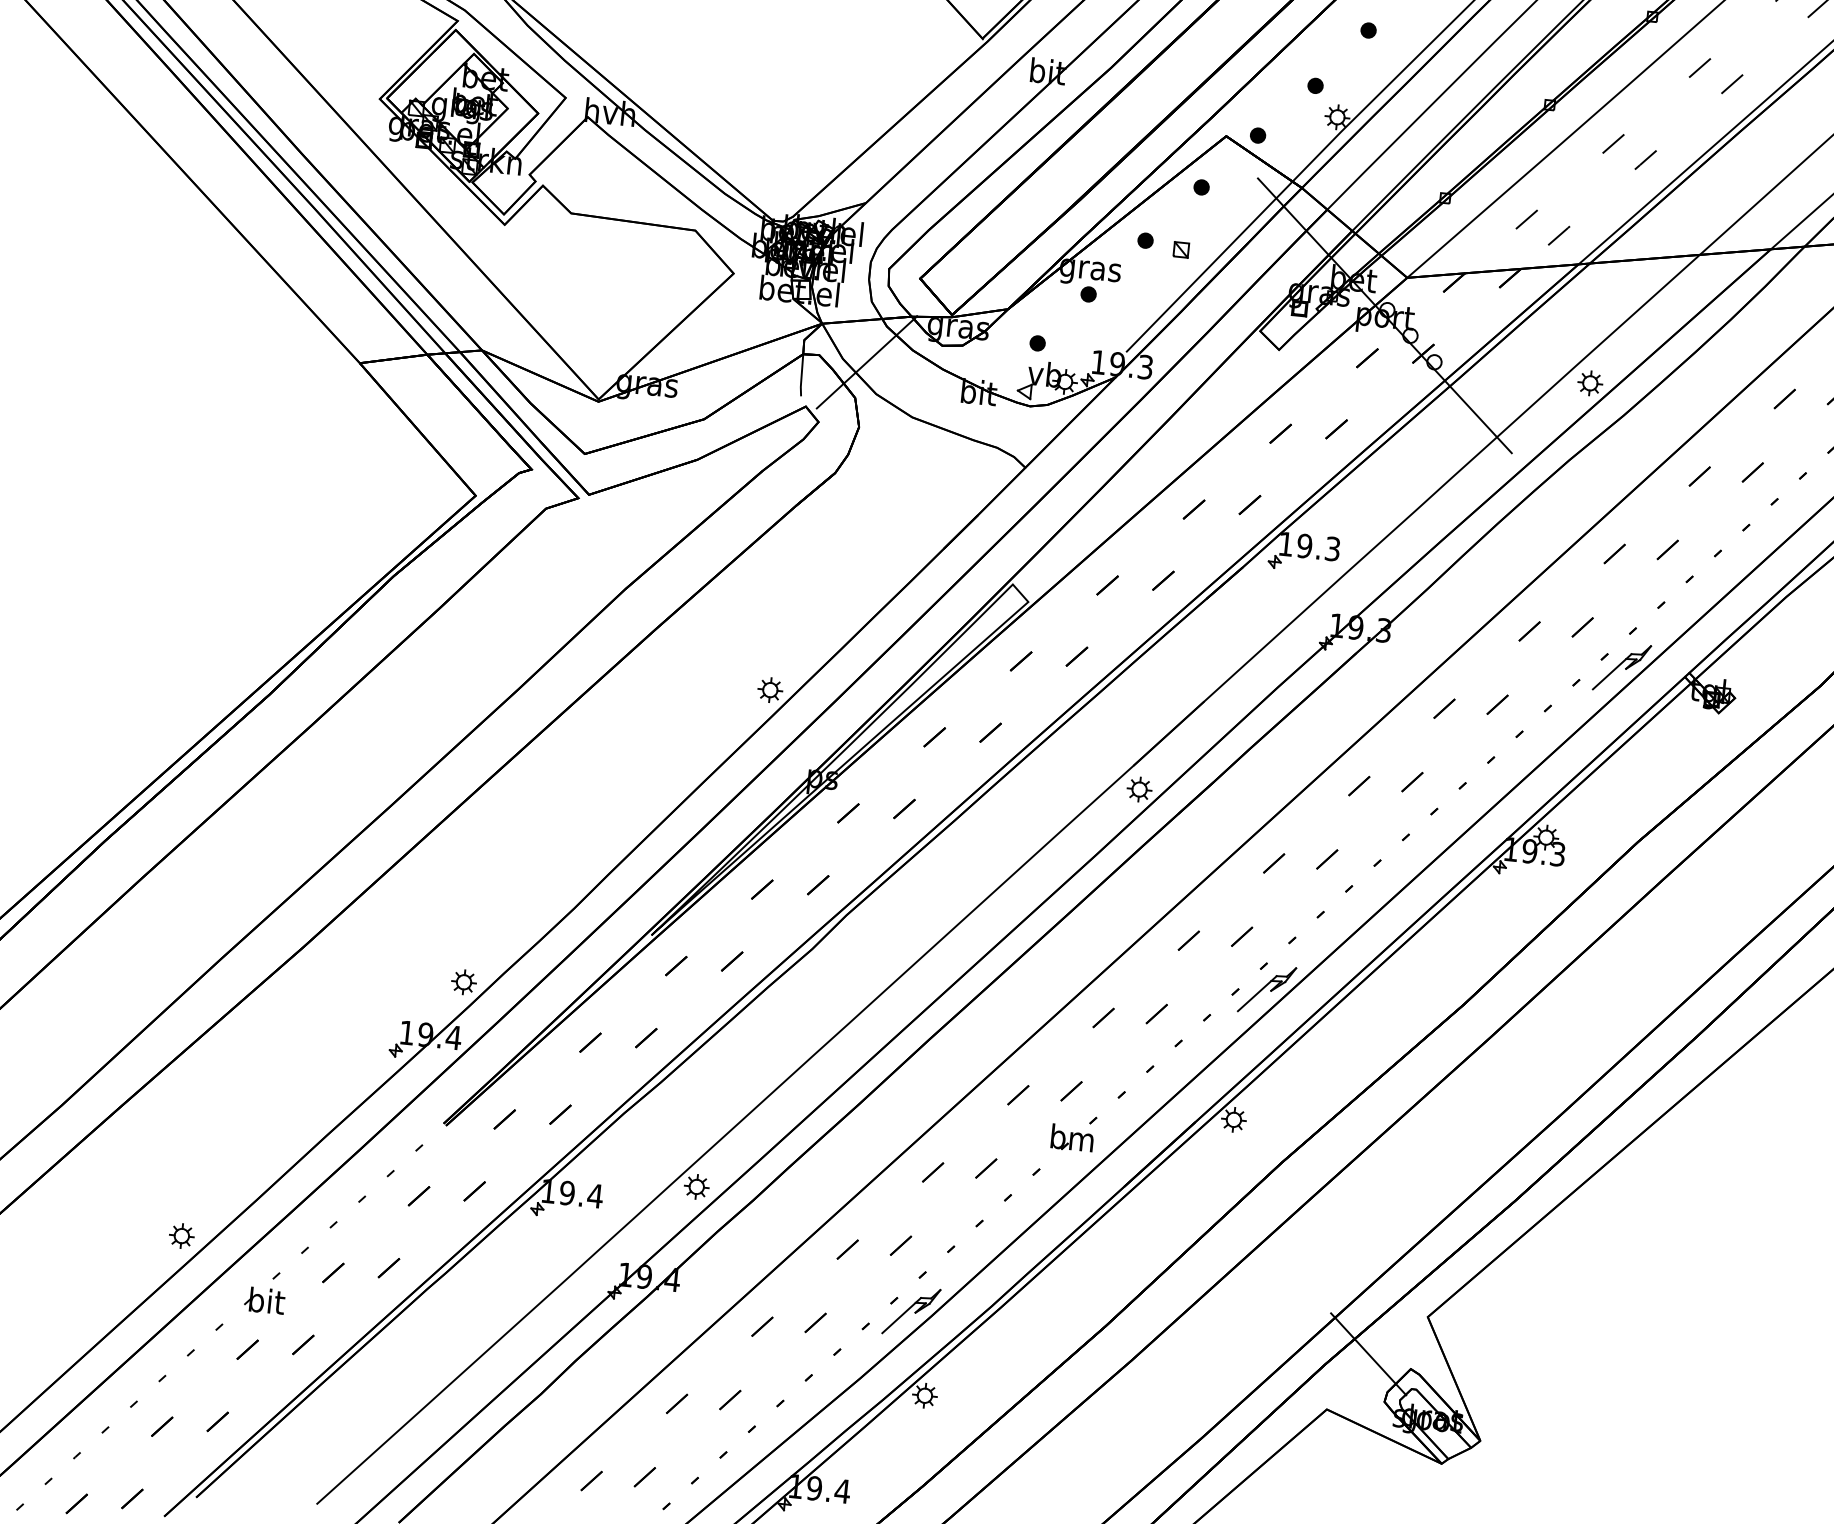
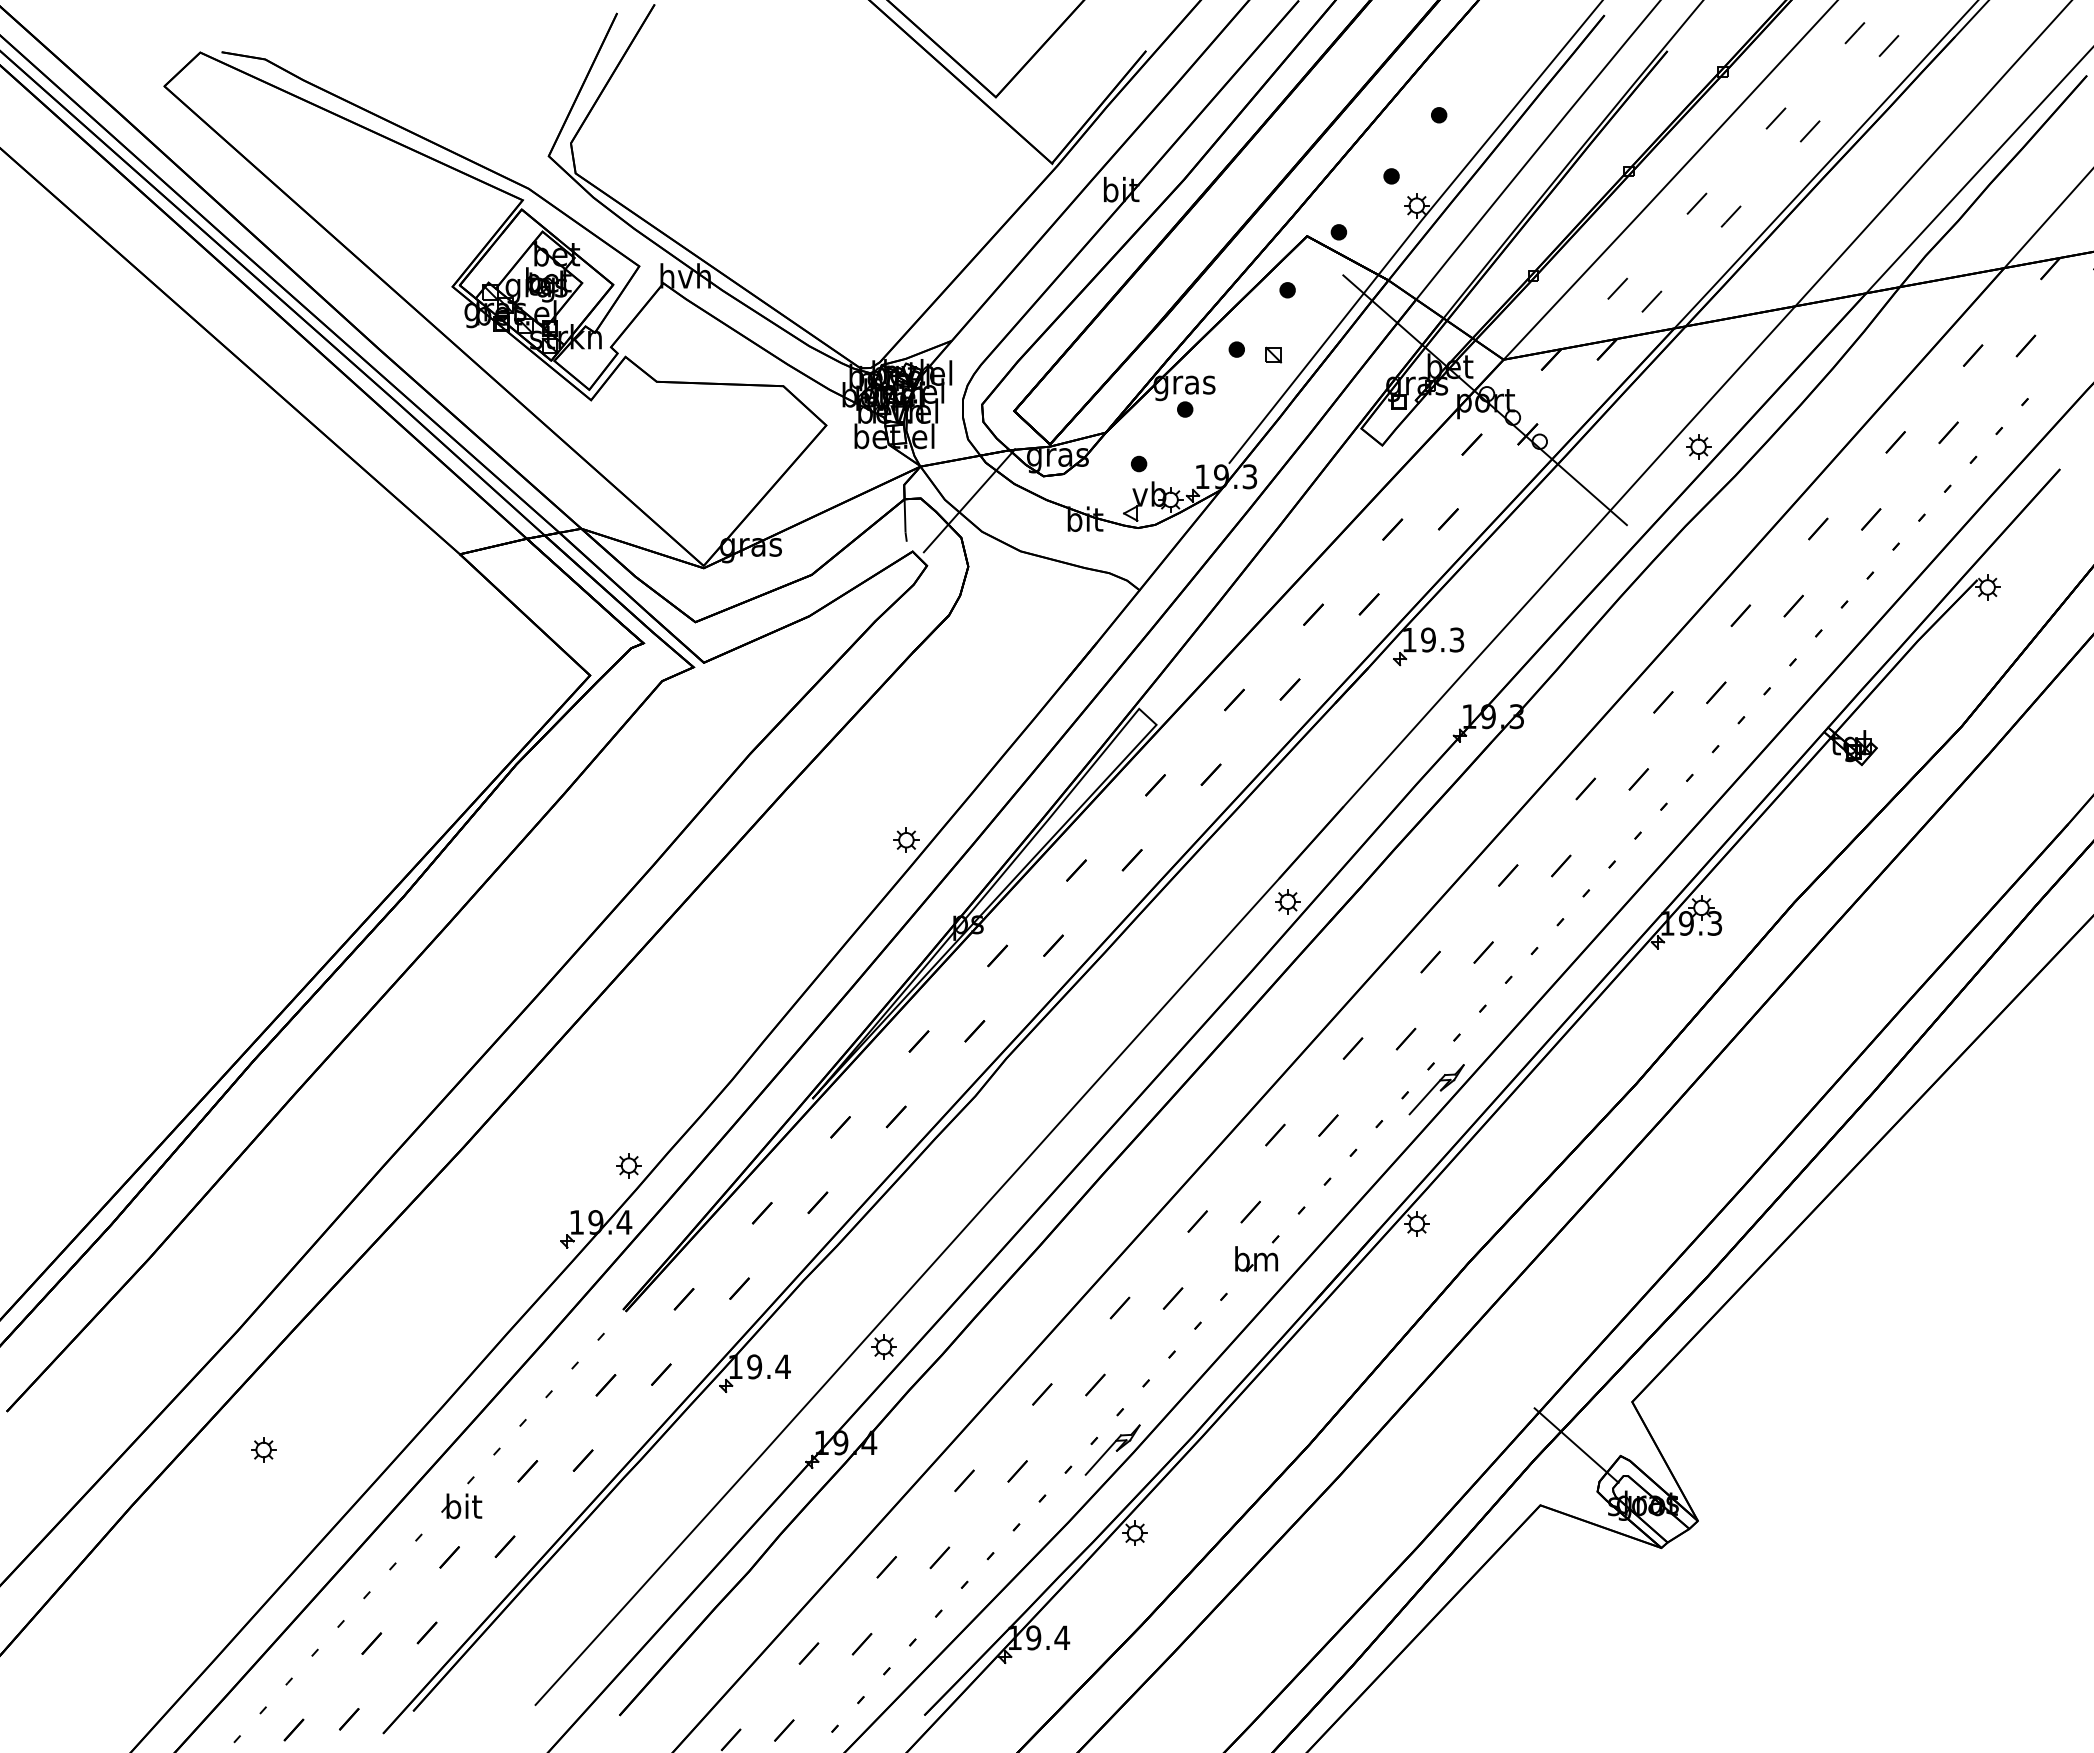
part: (1621, 666) -> (1759, 728), removed
part: (181, 1235) -> (263, 1449), moved

